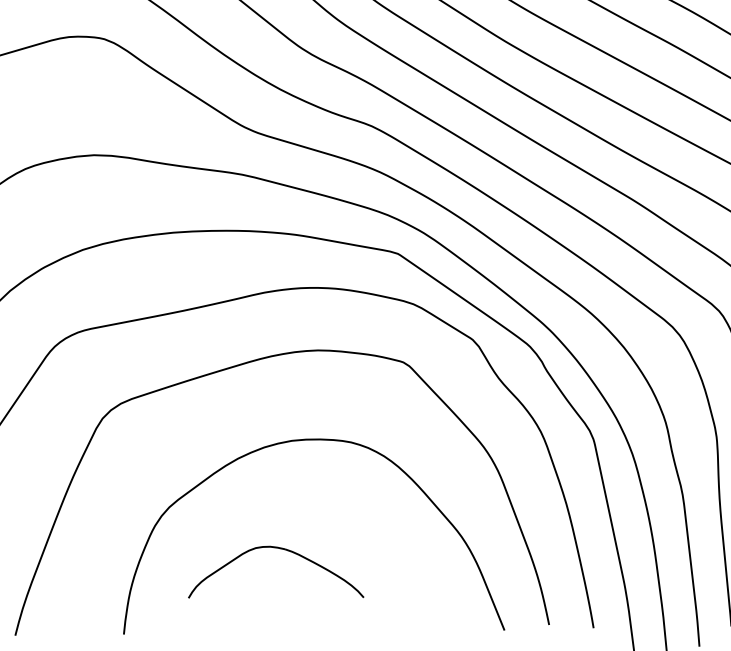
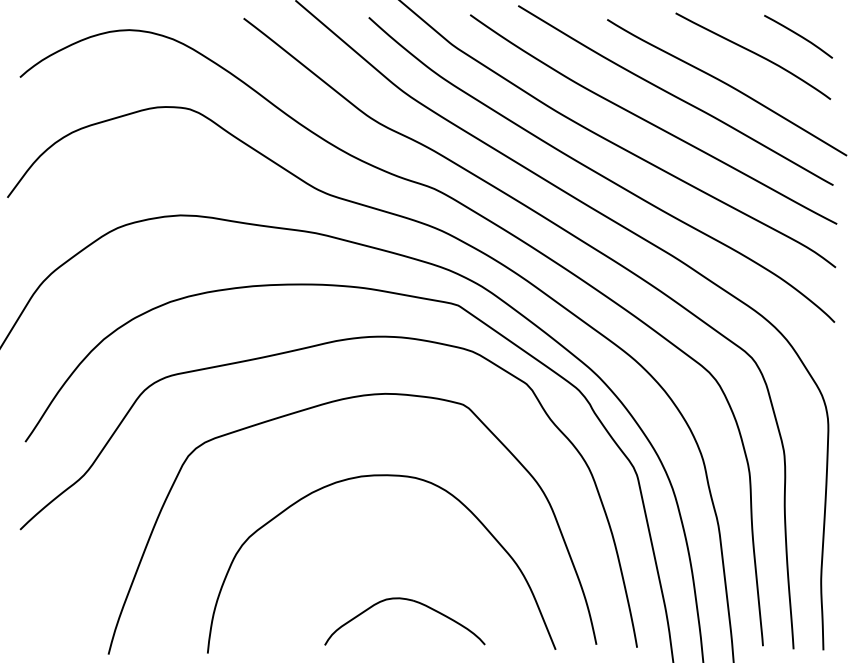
part: (277, 549) -> (406, 600), moved

